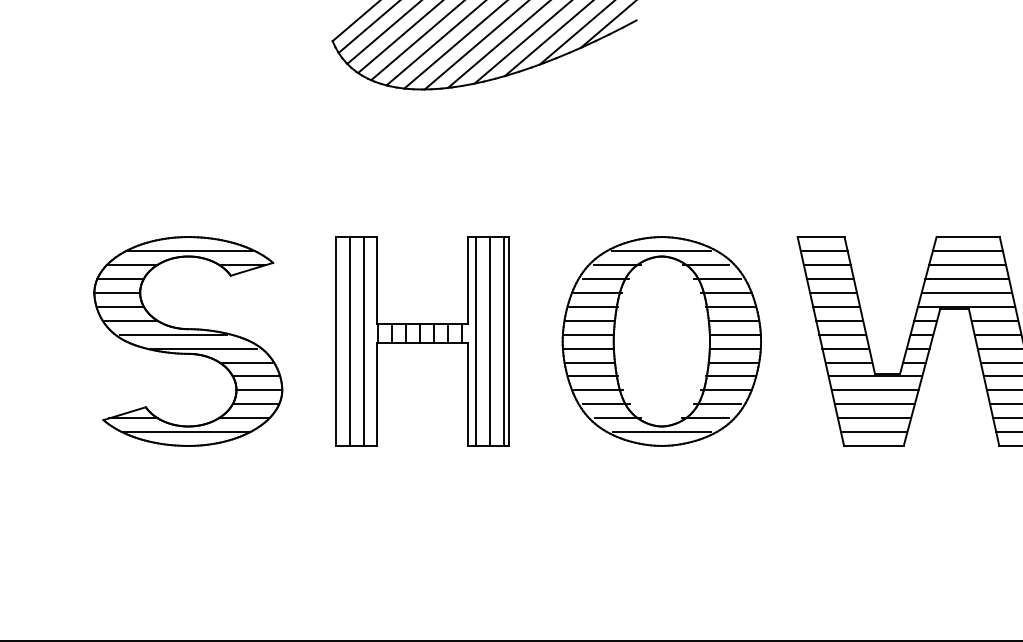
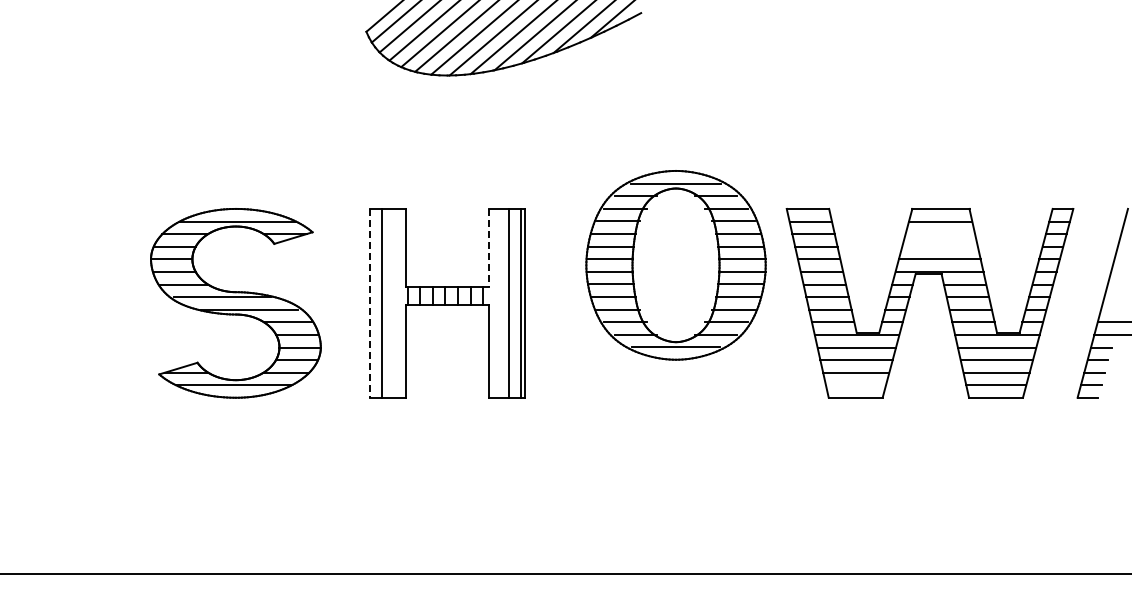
line: (967, 265) -> (940, 234), removed
line: (966, 278) -> (939, 246), removed
line: (467, 280) -> (488, 248), solid -> dashed
line: (364, 340) -> (395, 302), removed
line: (475, 340) -> (495, 302), removed
line: (336, 341) -> (369, 303), solid -> dashed
part: (661, 341) -> (675, 265), moved
line: (873, 432) -> (855, 385), removed

